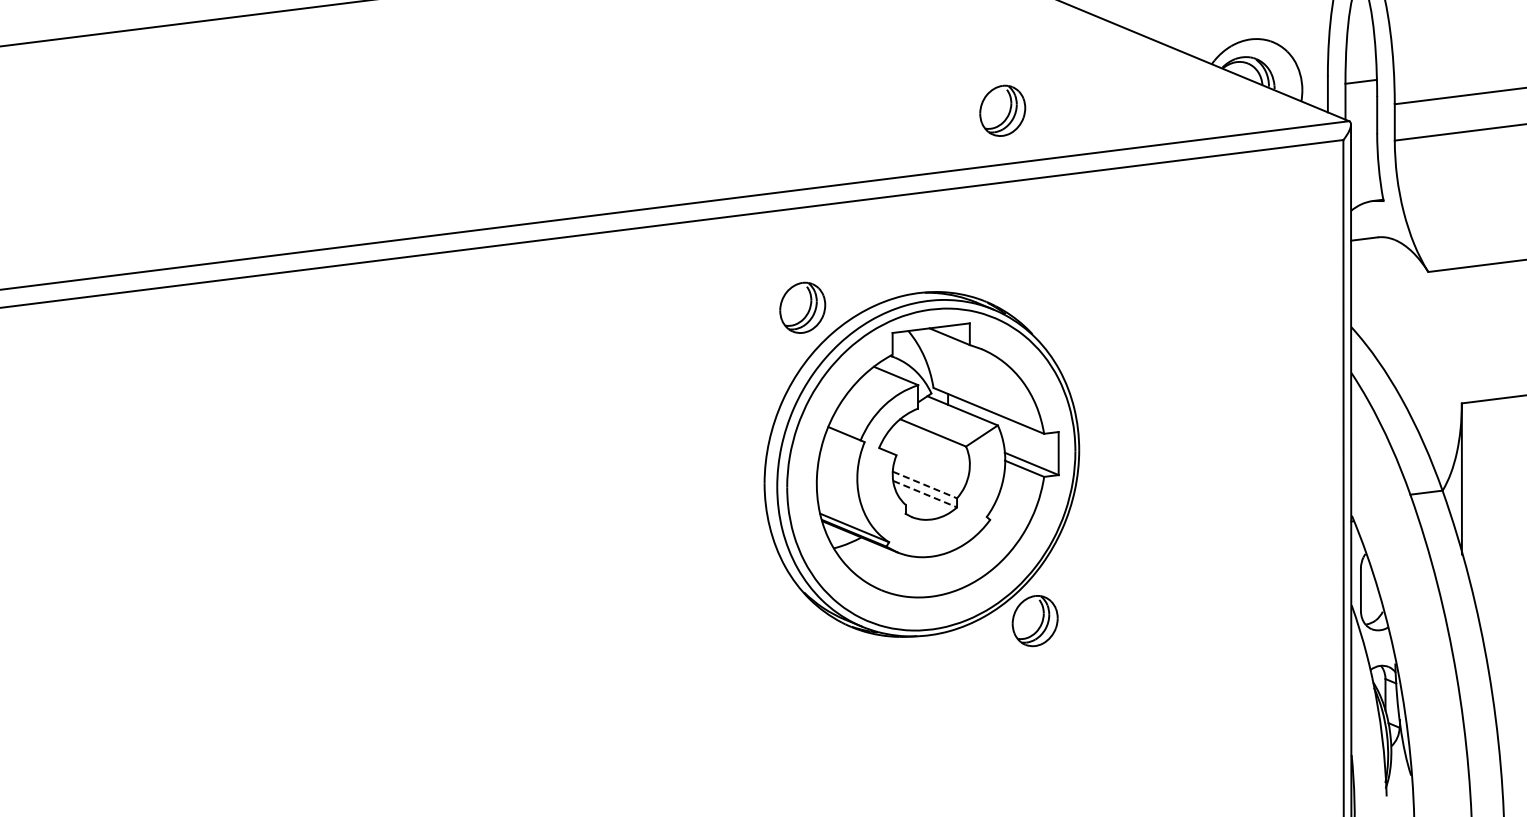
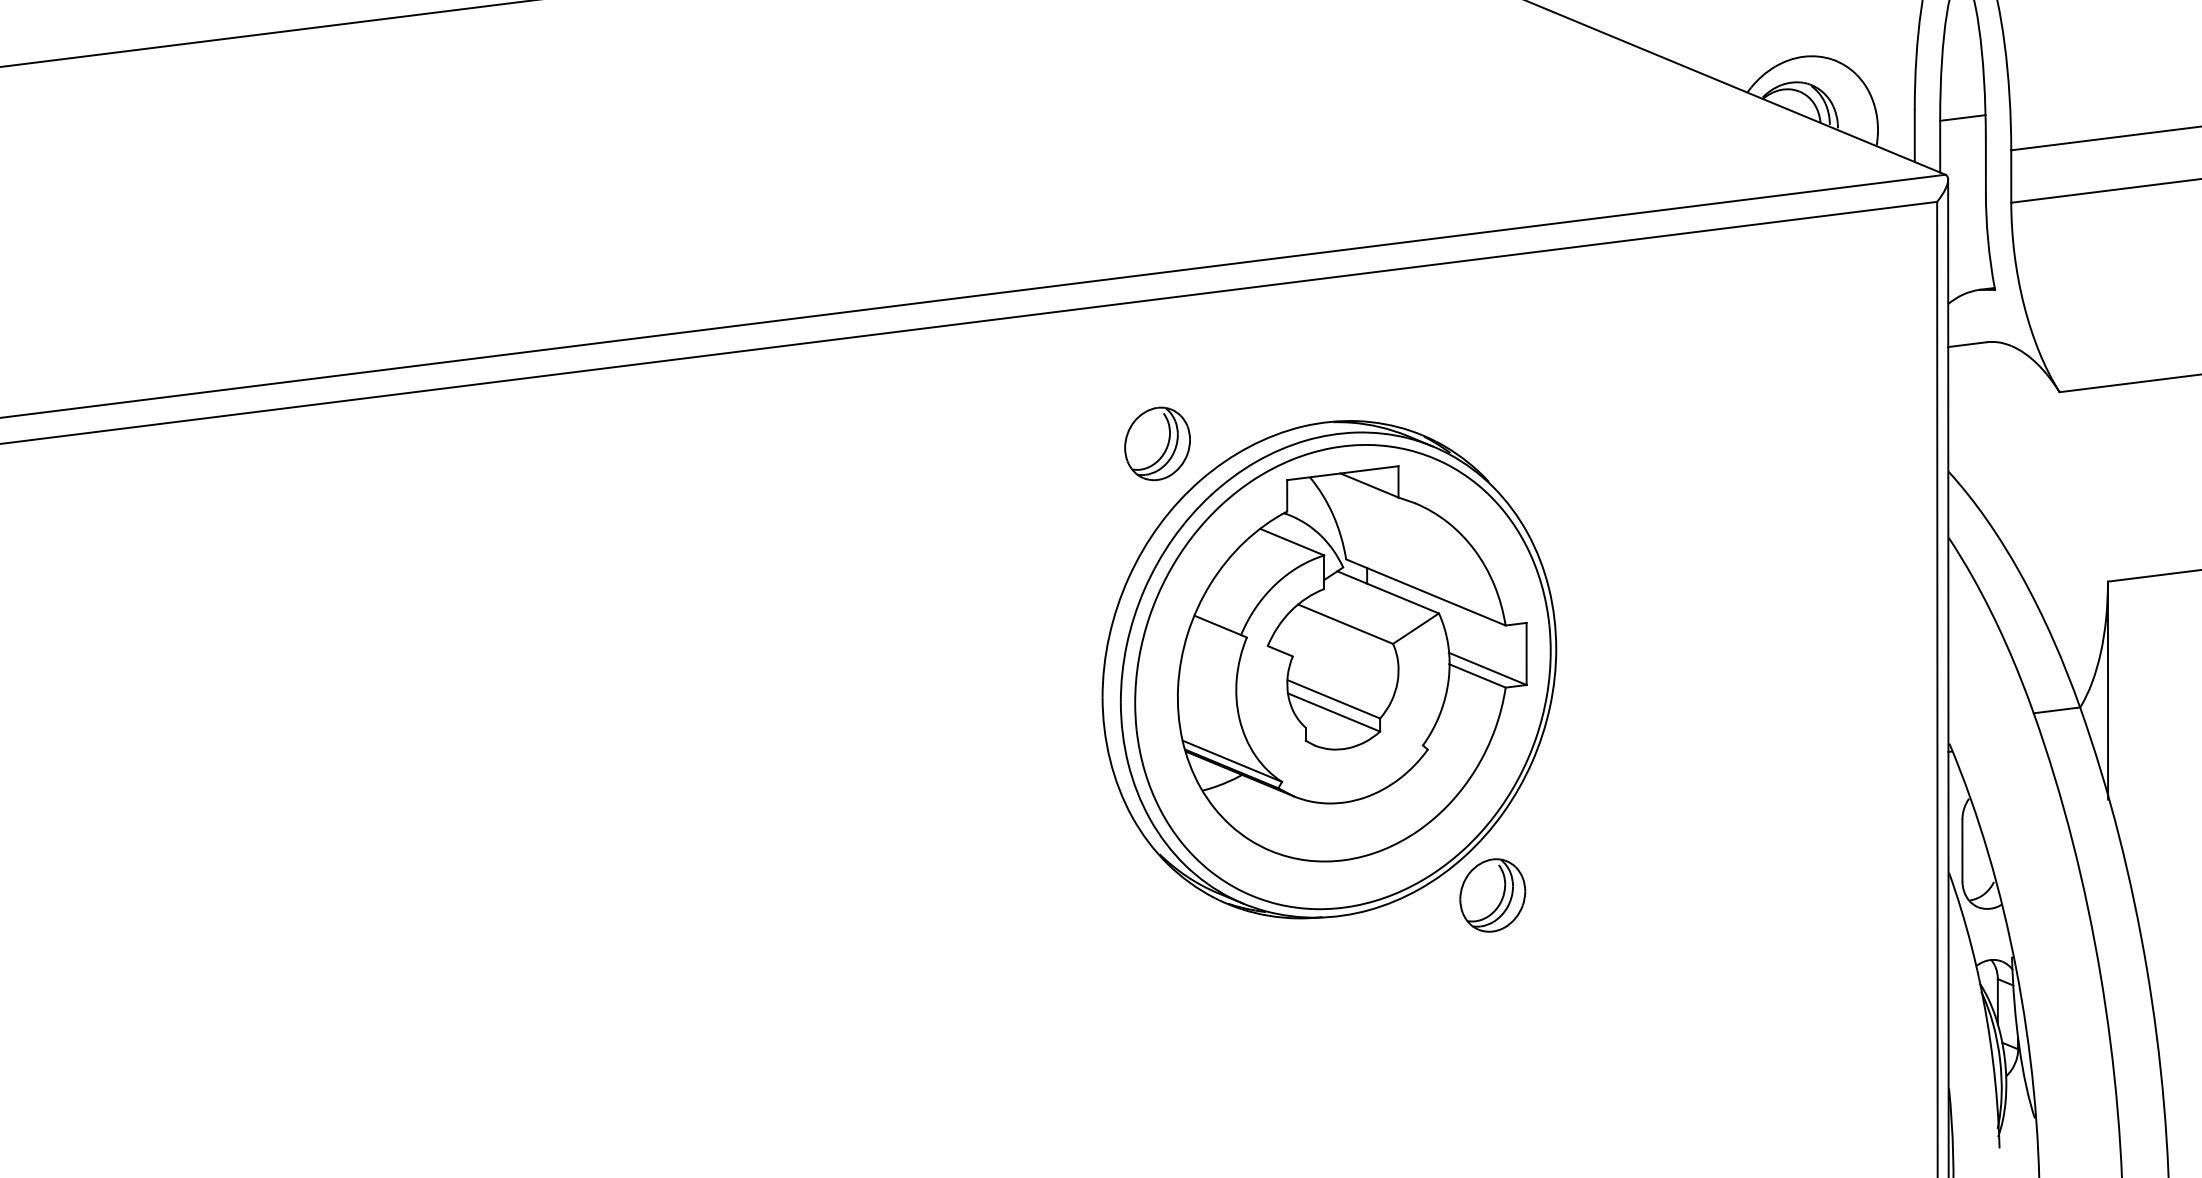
part: (1002, 110) -> (1445, 159), removed
line: (924, 485) -> (1333, 700), dashed -> solid
line: (925, 494) -> (1334, 713), dashed -> solid

